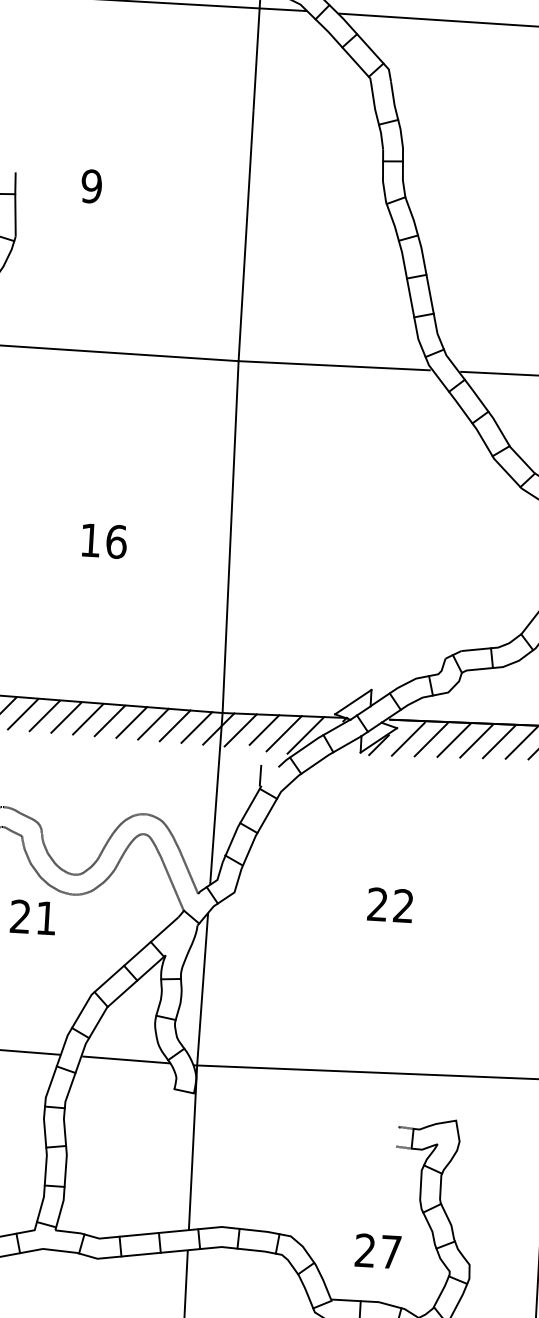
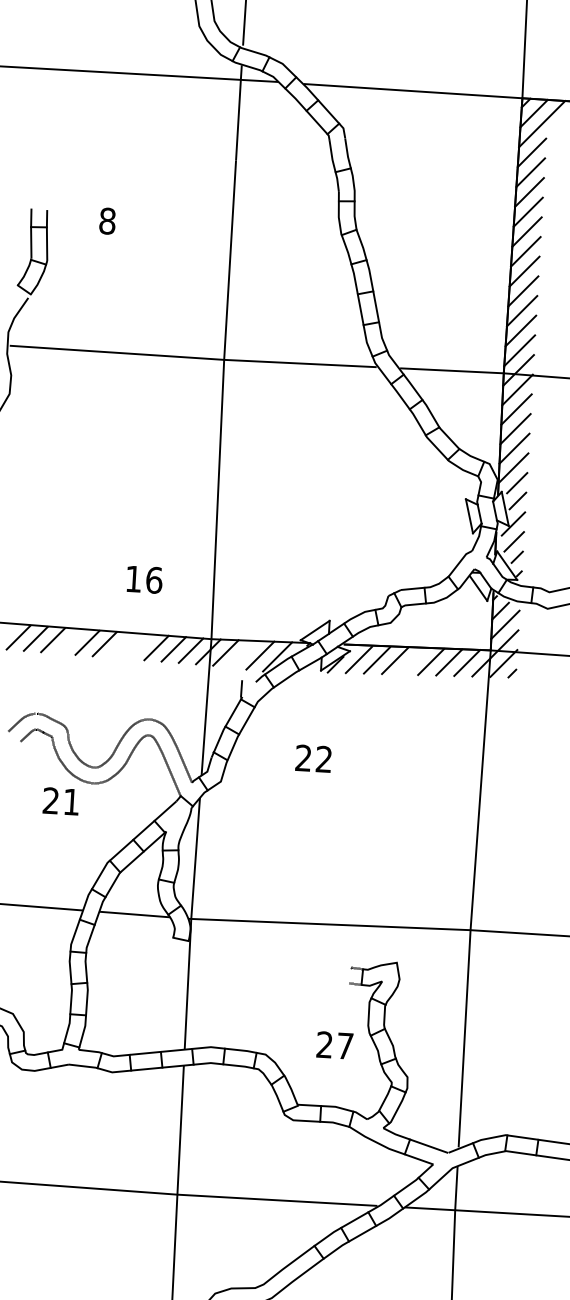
text: (91, 186) -> (107, 221), 9 -> 8
text: (104, 540) -> (144, 579), moved
line: (45, 715) -> (70, 641), removed
line: (109, 720) -> (121, 645), removed
line: (131, 722) -> (139, 646), removed
line: (264, 729) -> (244, 652), removed
line: (477, 741) -> (413, 661), removed
text: (390, 904) -> (313, 758), moved
text: (377, 1250) -> (334, 1044), moved

